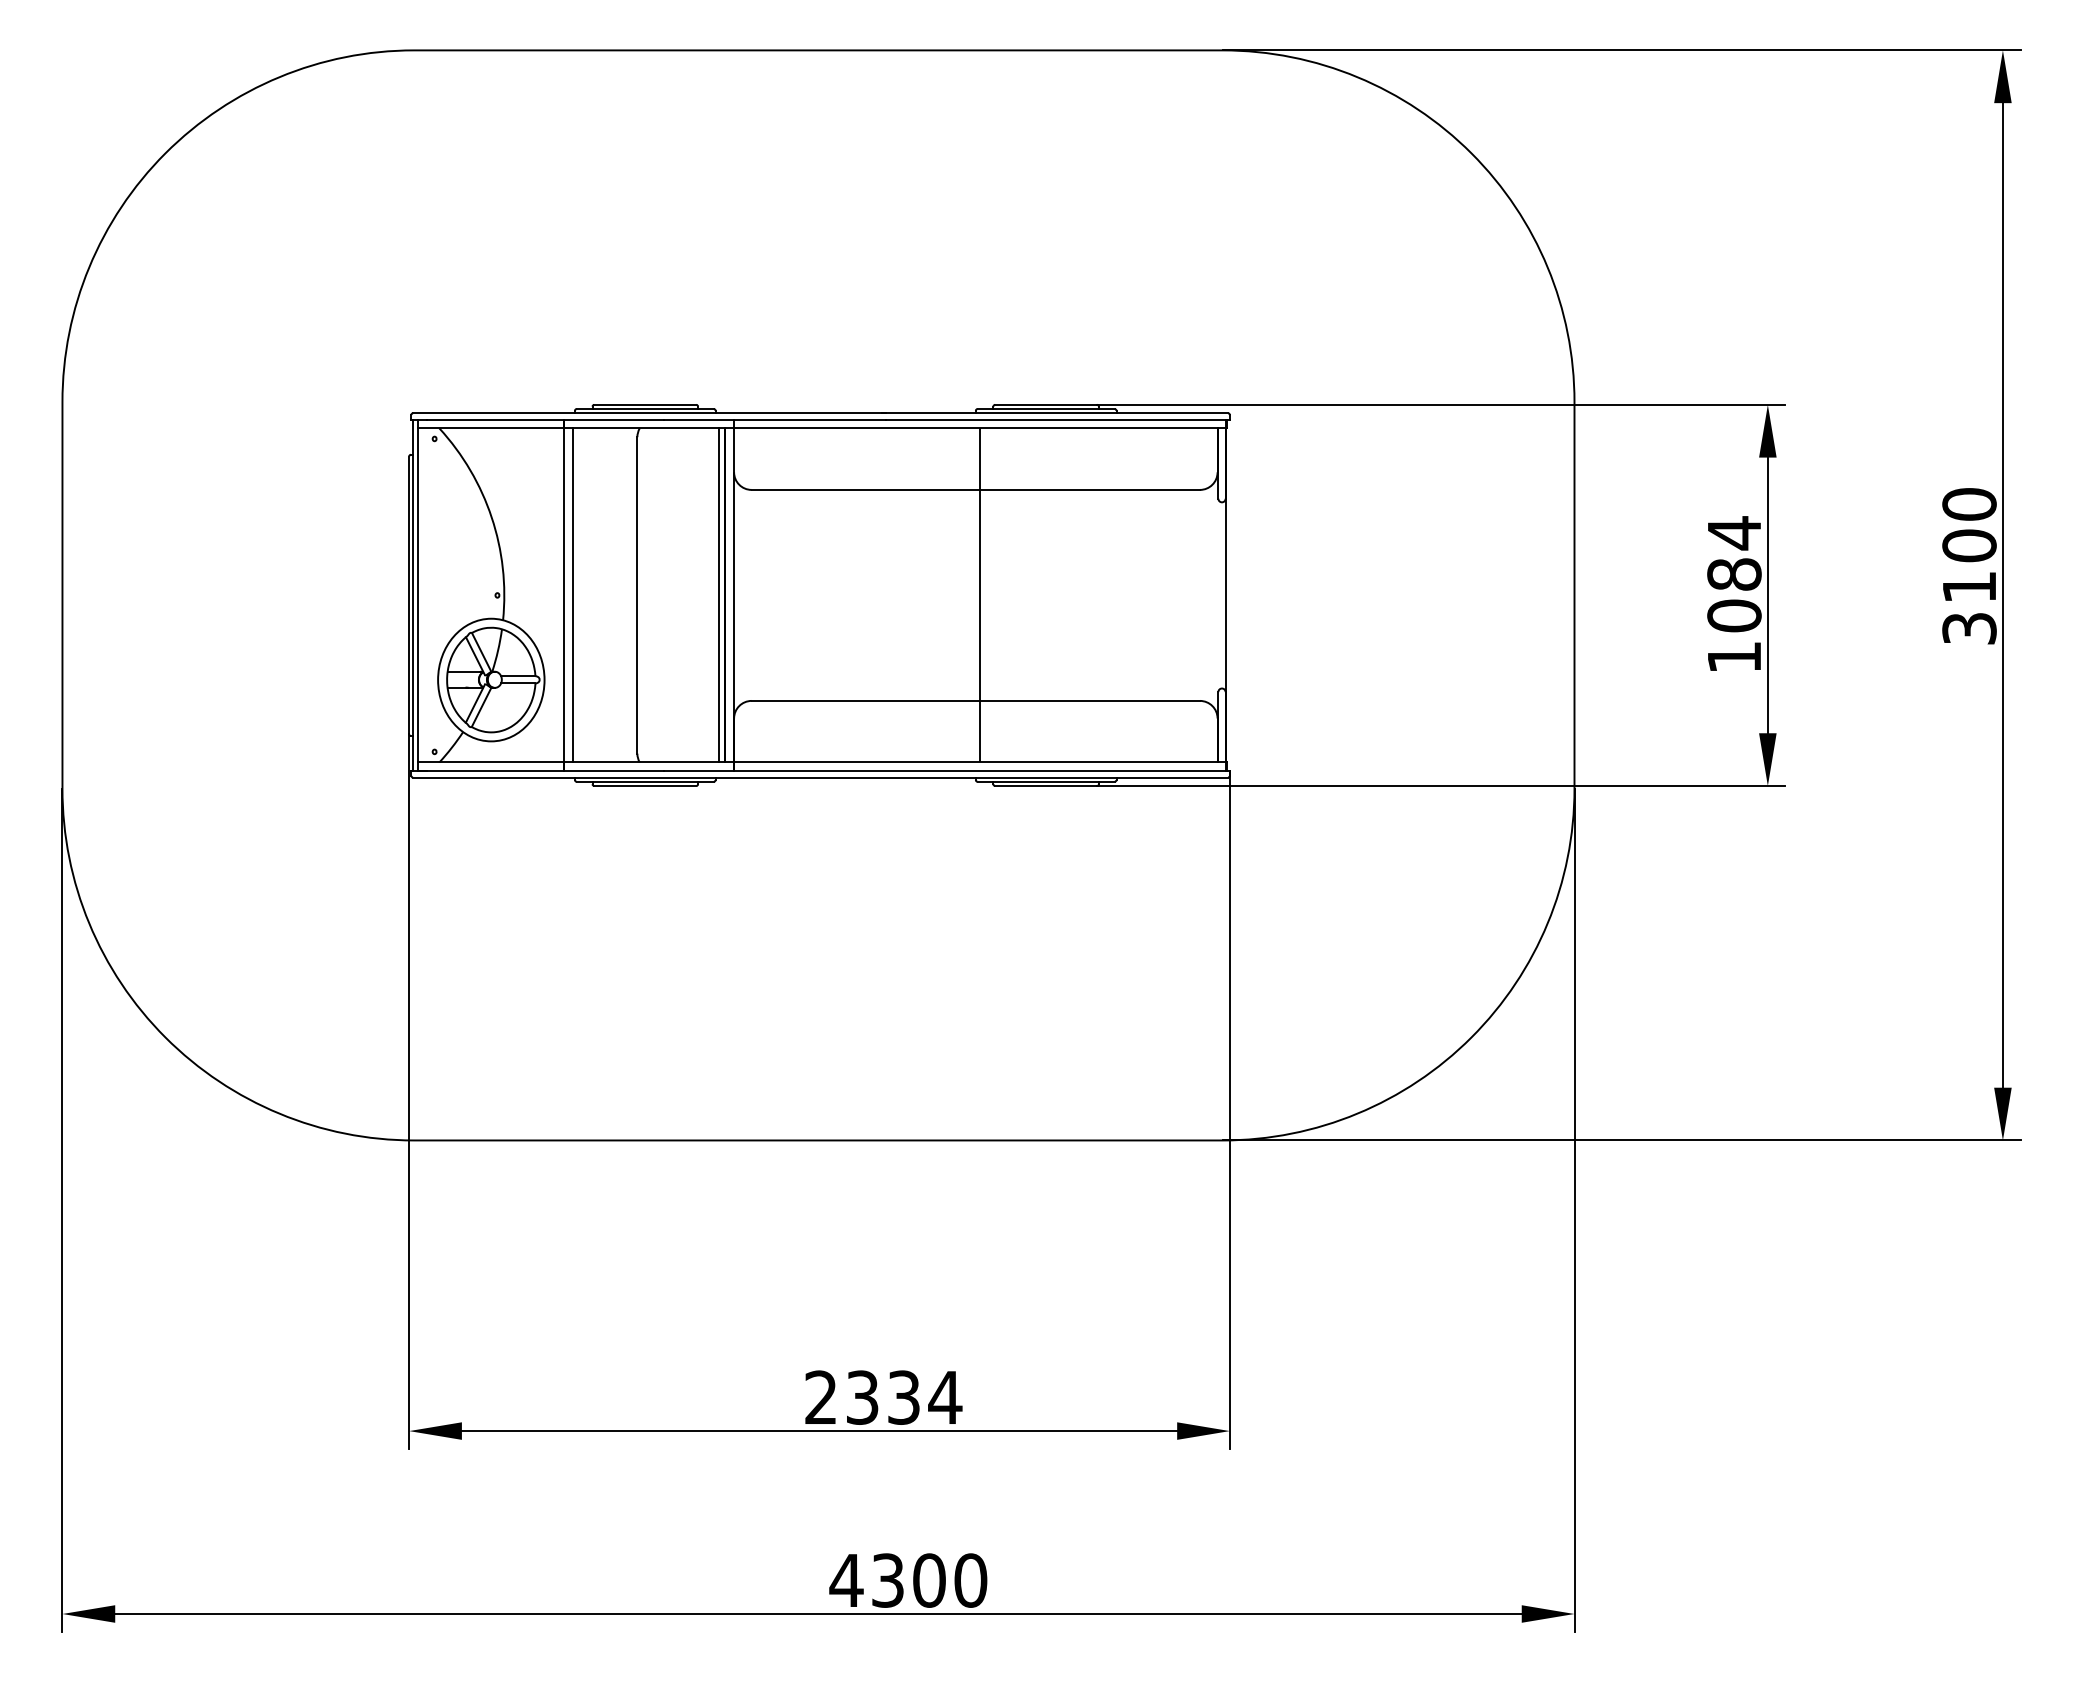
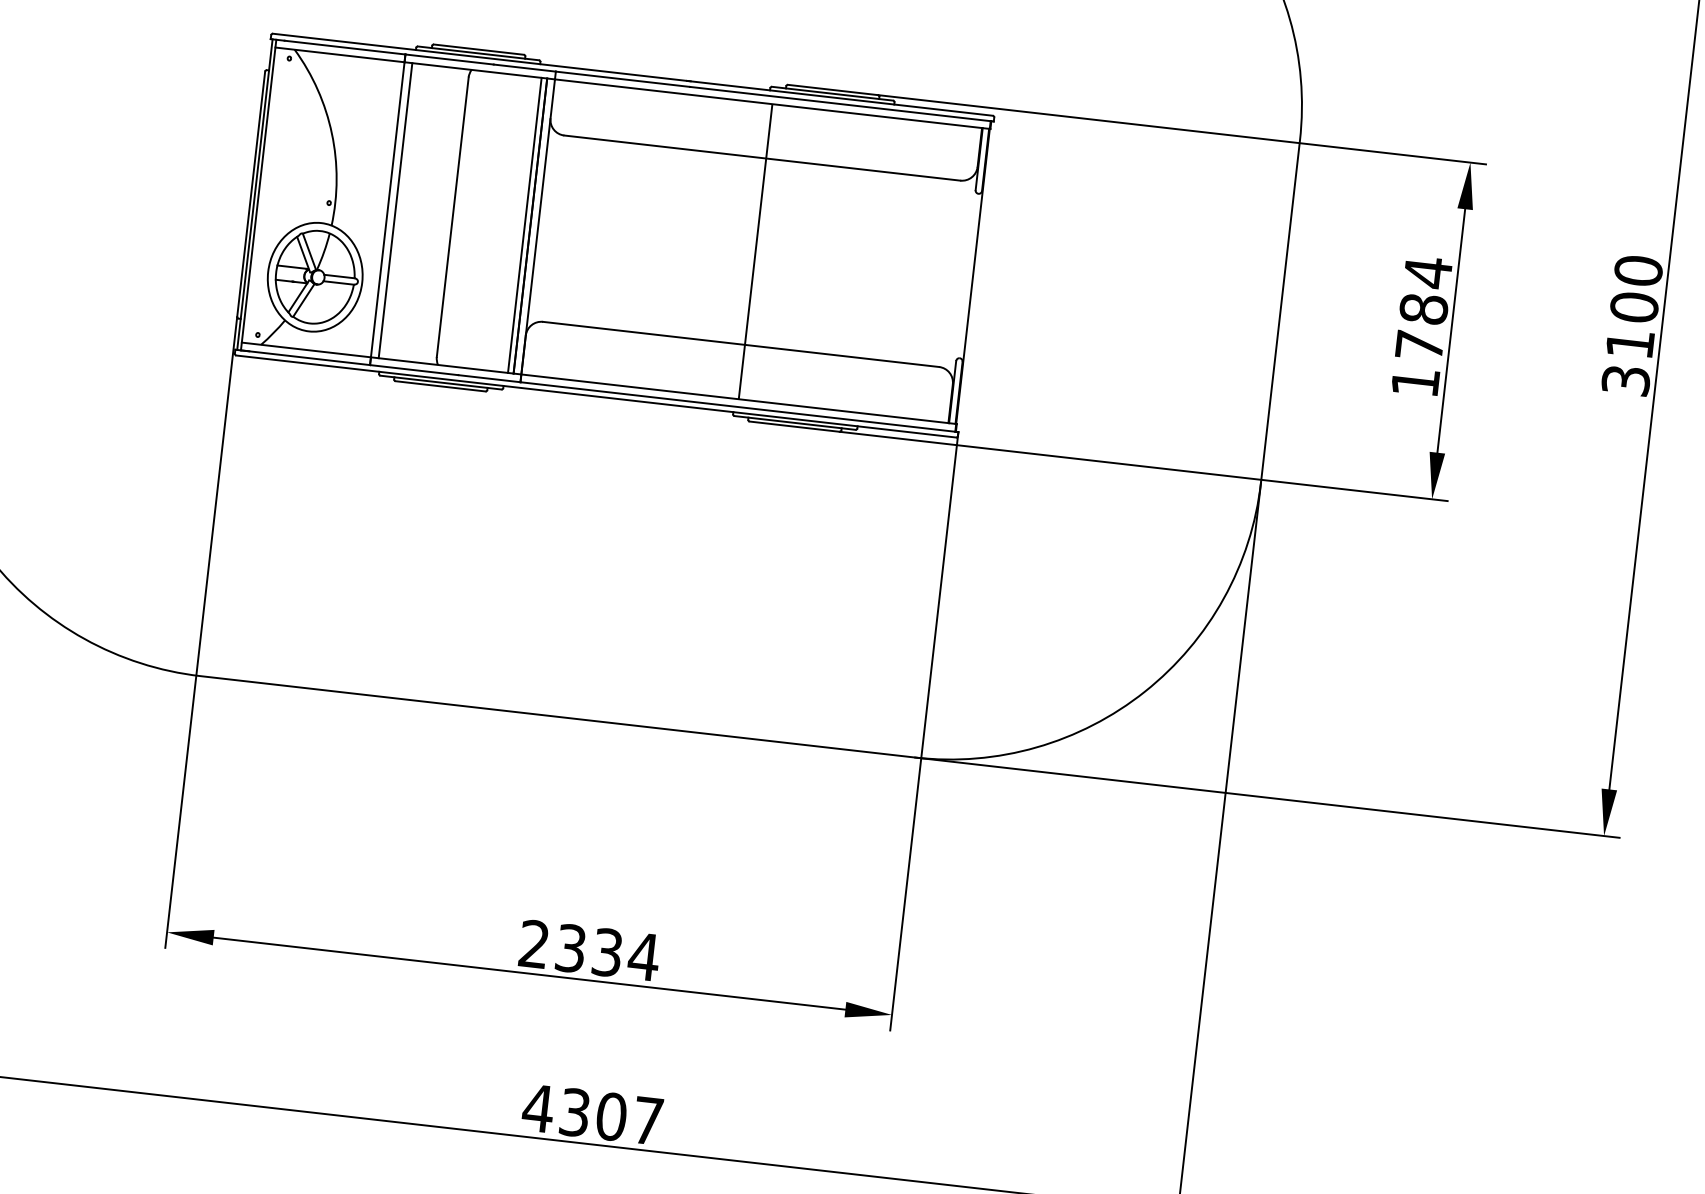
text: (1734, 615) -> (1419, 345), 1084 -> 1784
text: (970, 1580) -> (647, 1120), 4300 -> 4307

